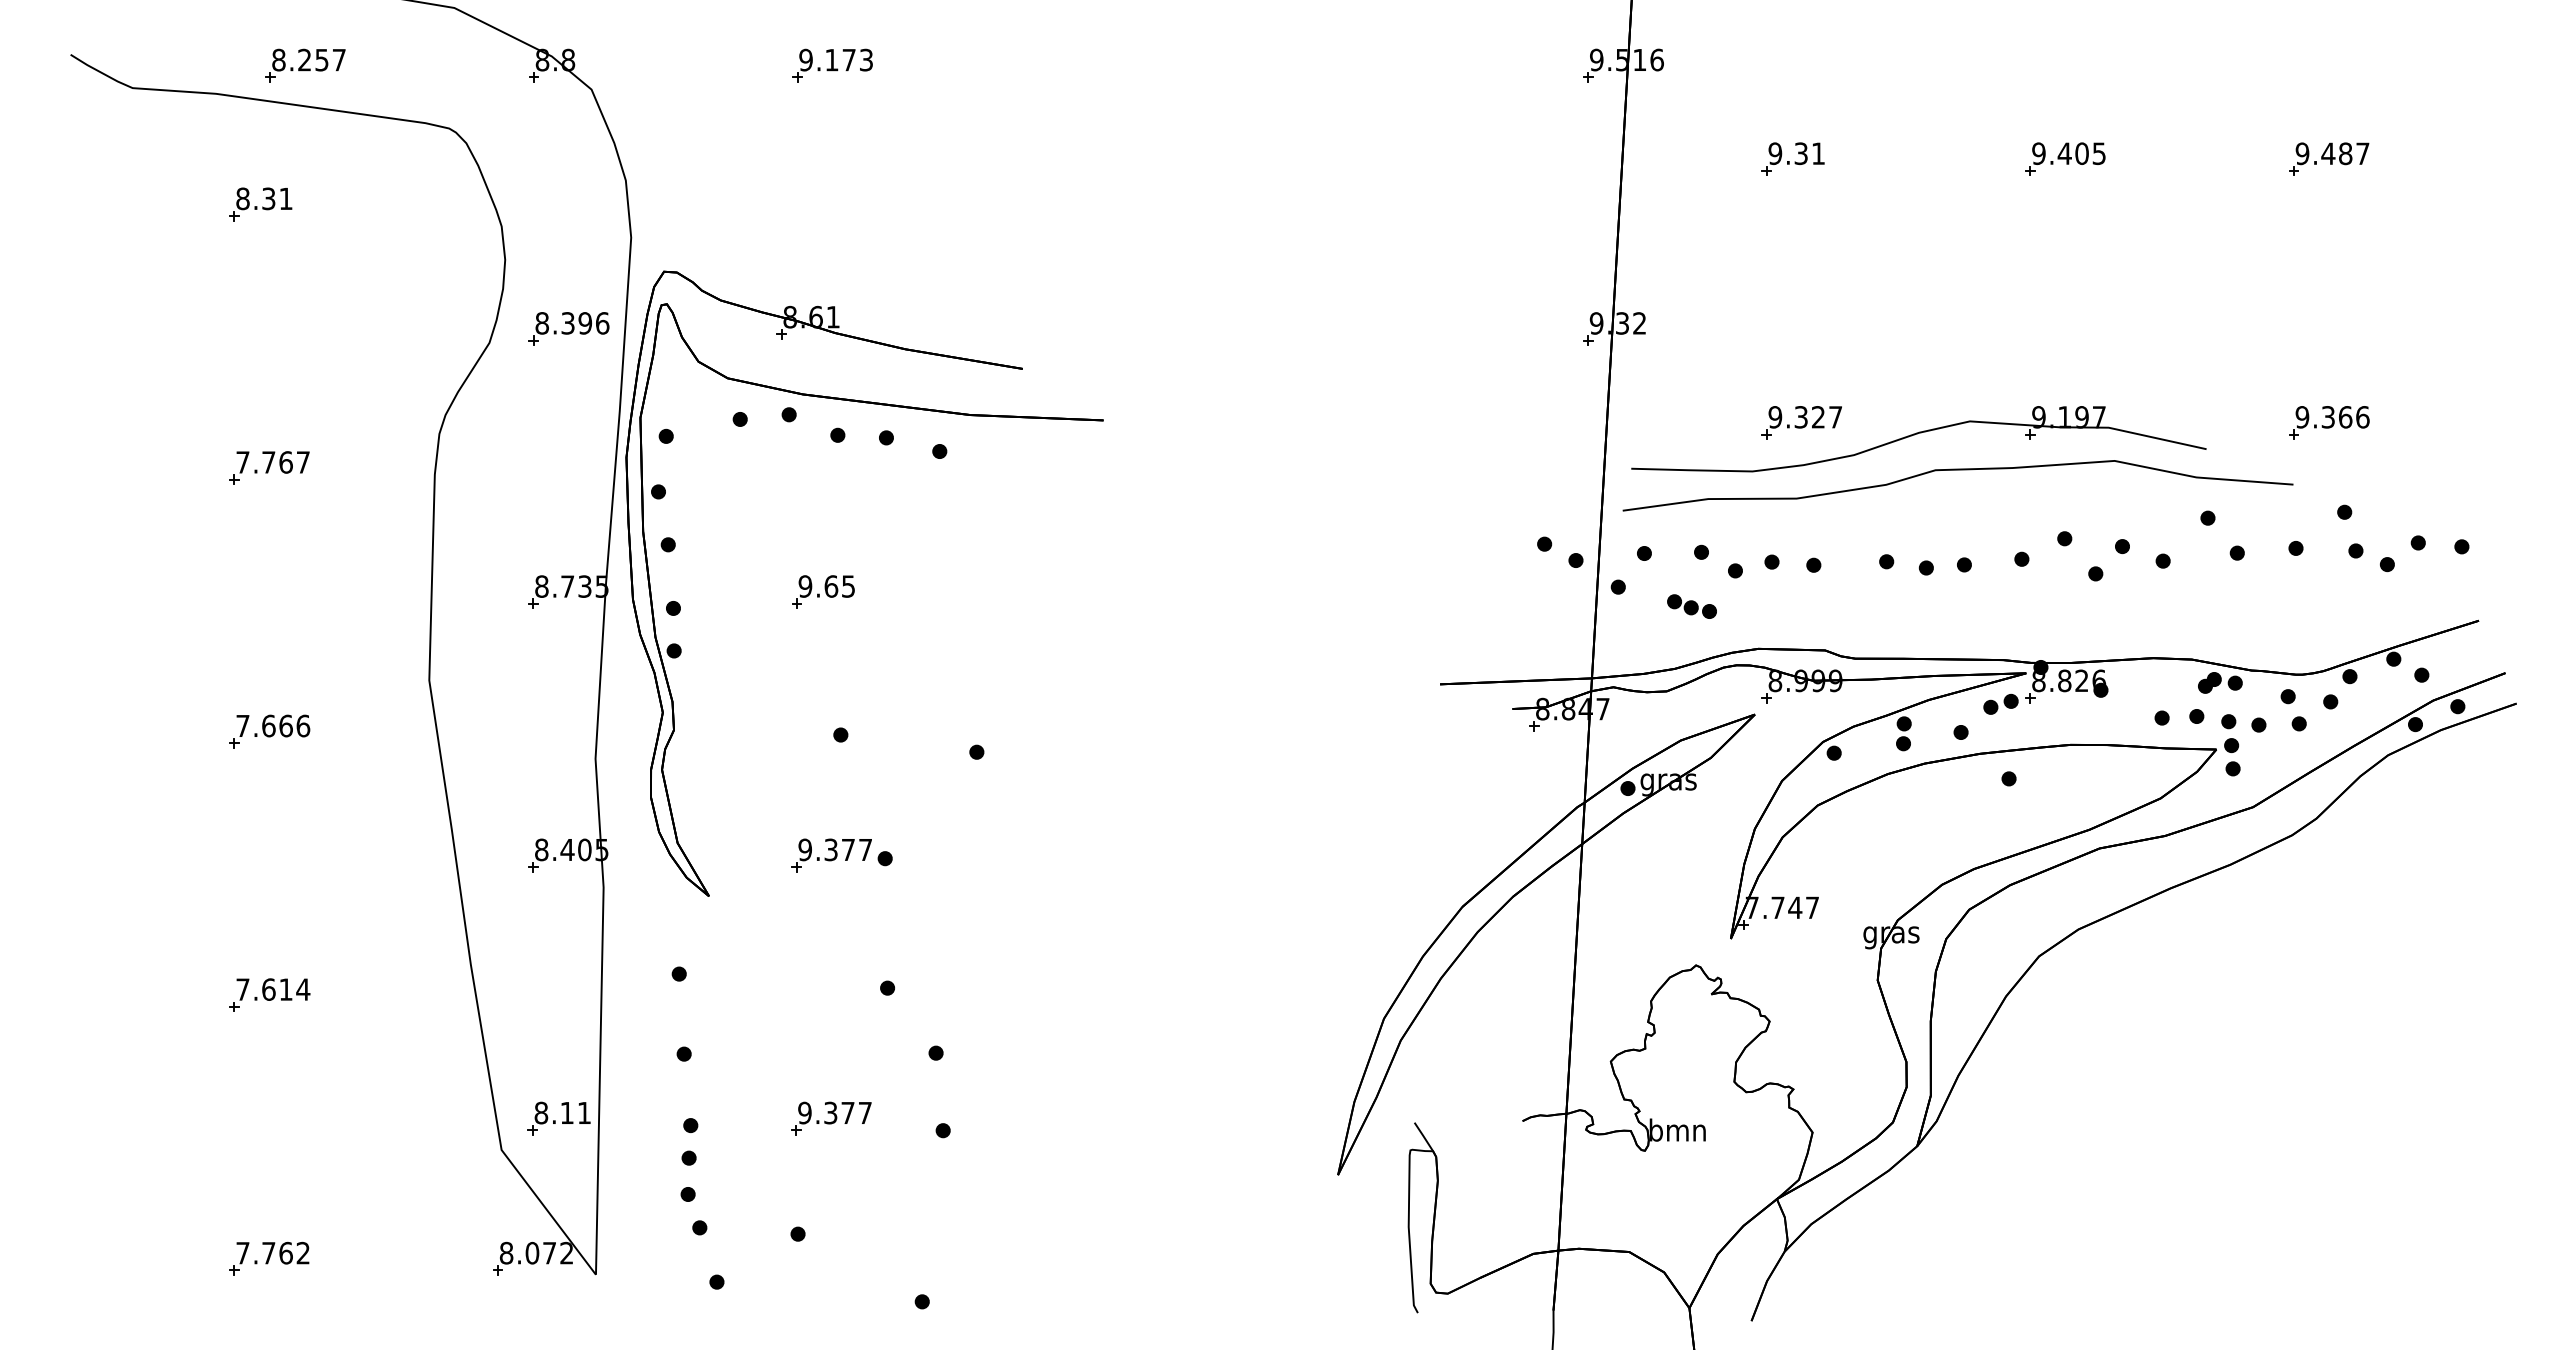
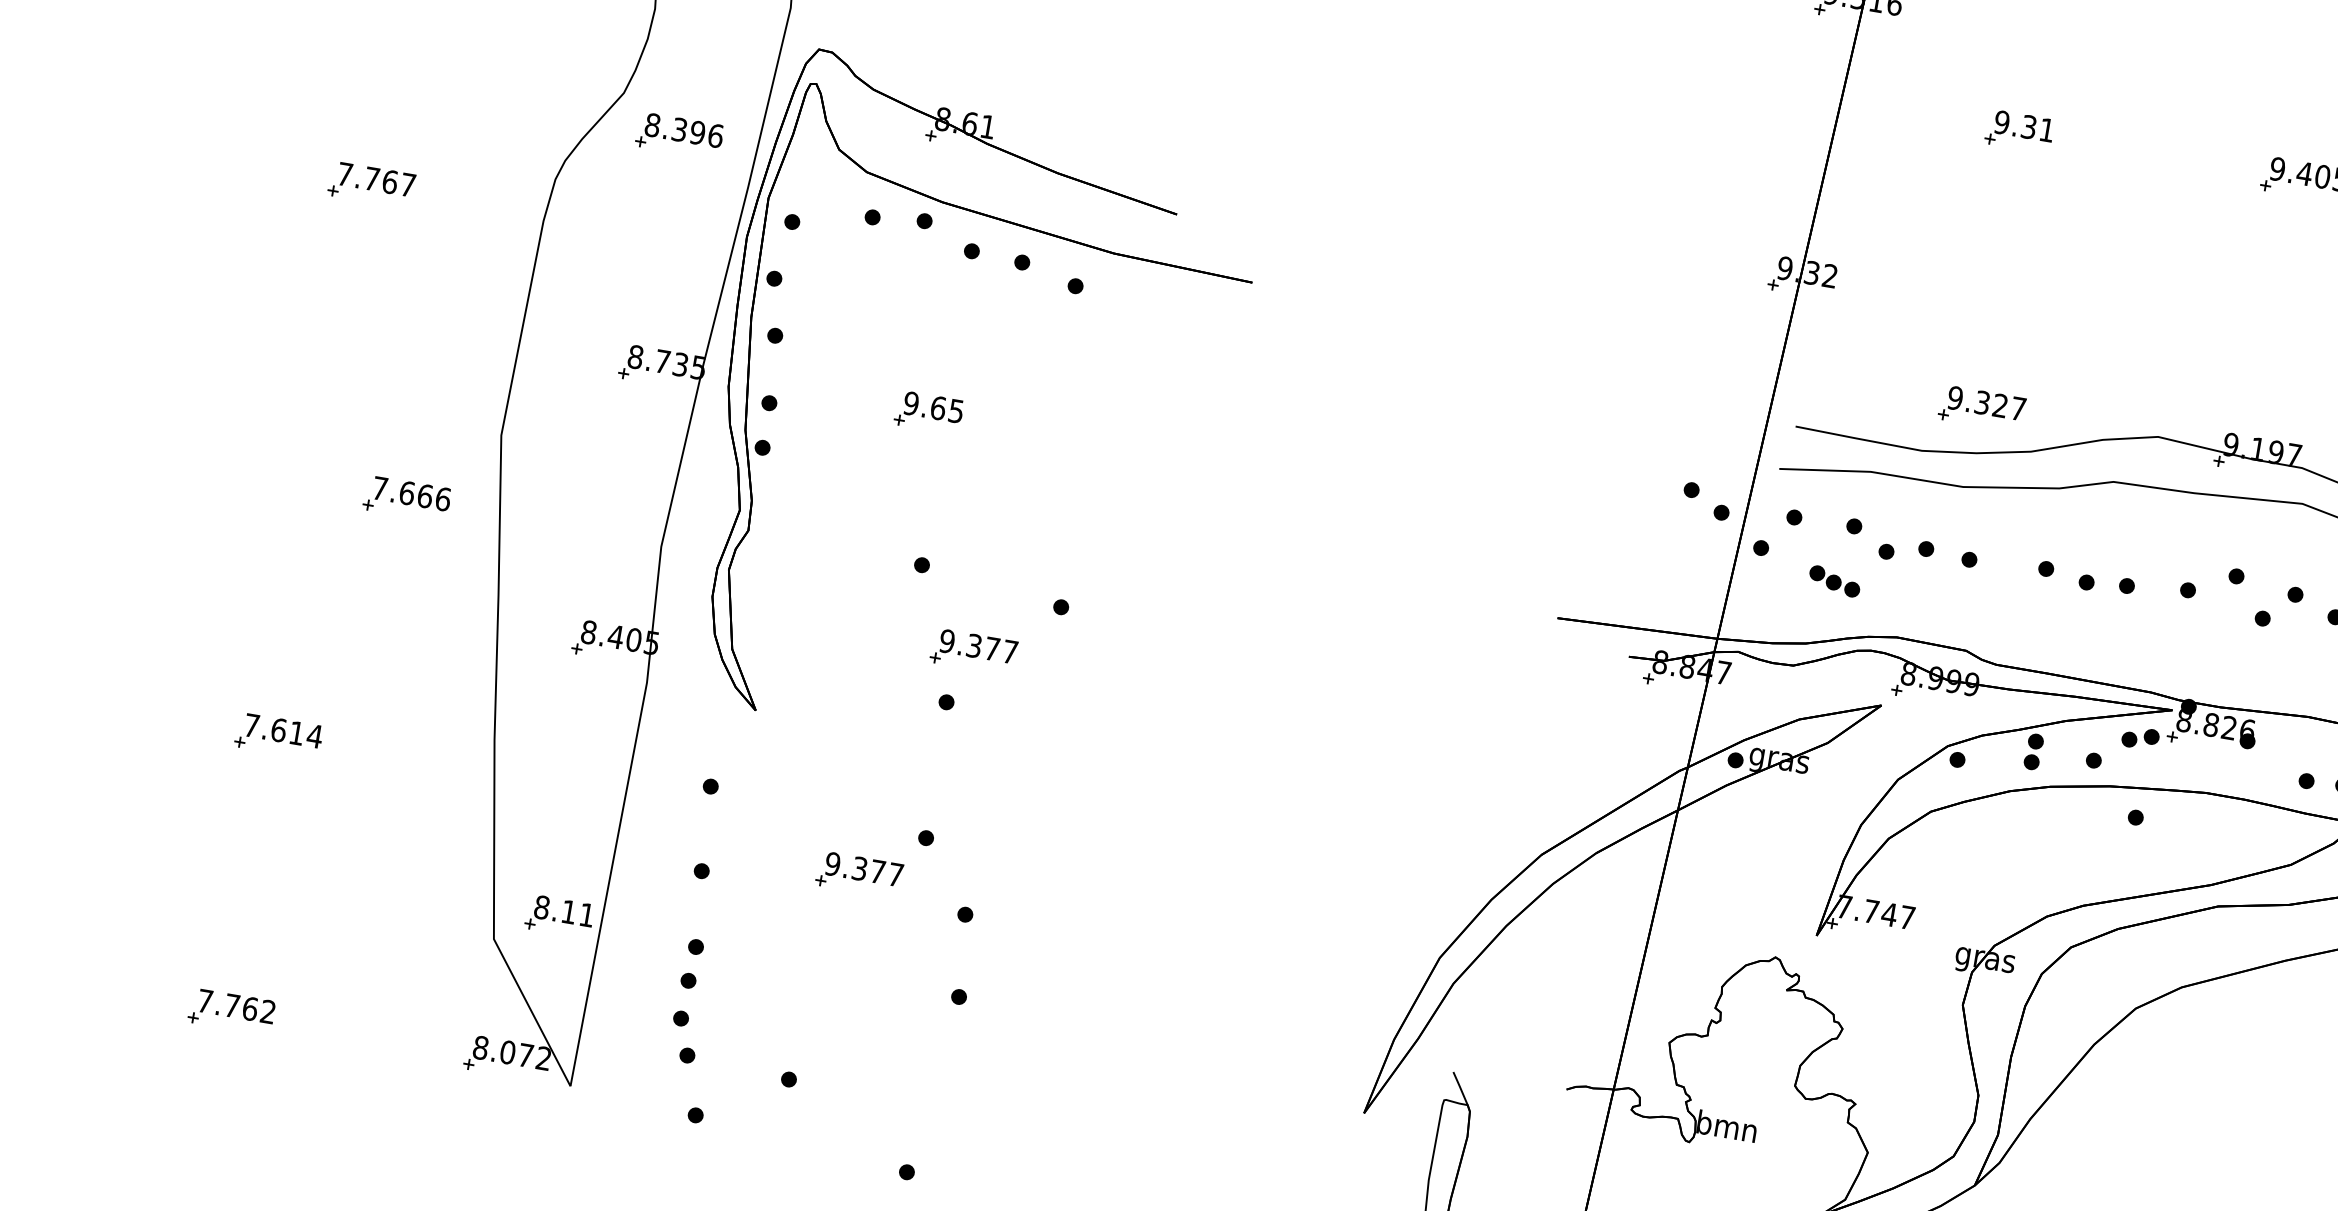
part: (568, 328) -> (679, 135), moved
part: (269, 731) -> (406, 499), moved
part: (831, 855) -> (973, 651), moved
part: (831, 1118) -> (859, 874), moved

